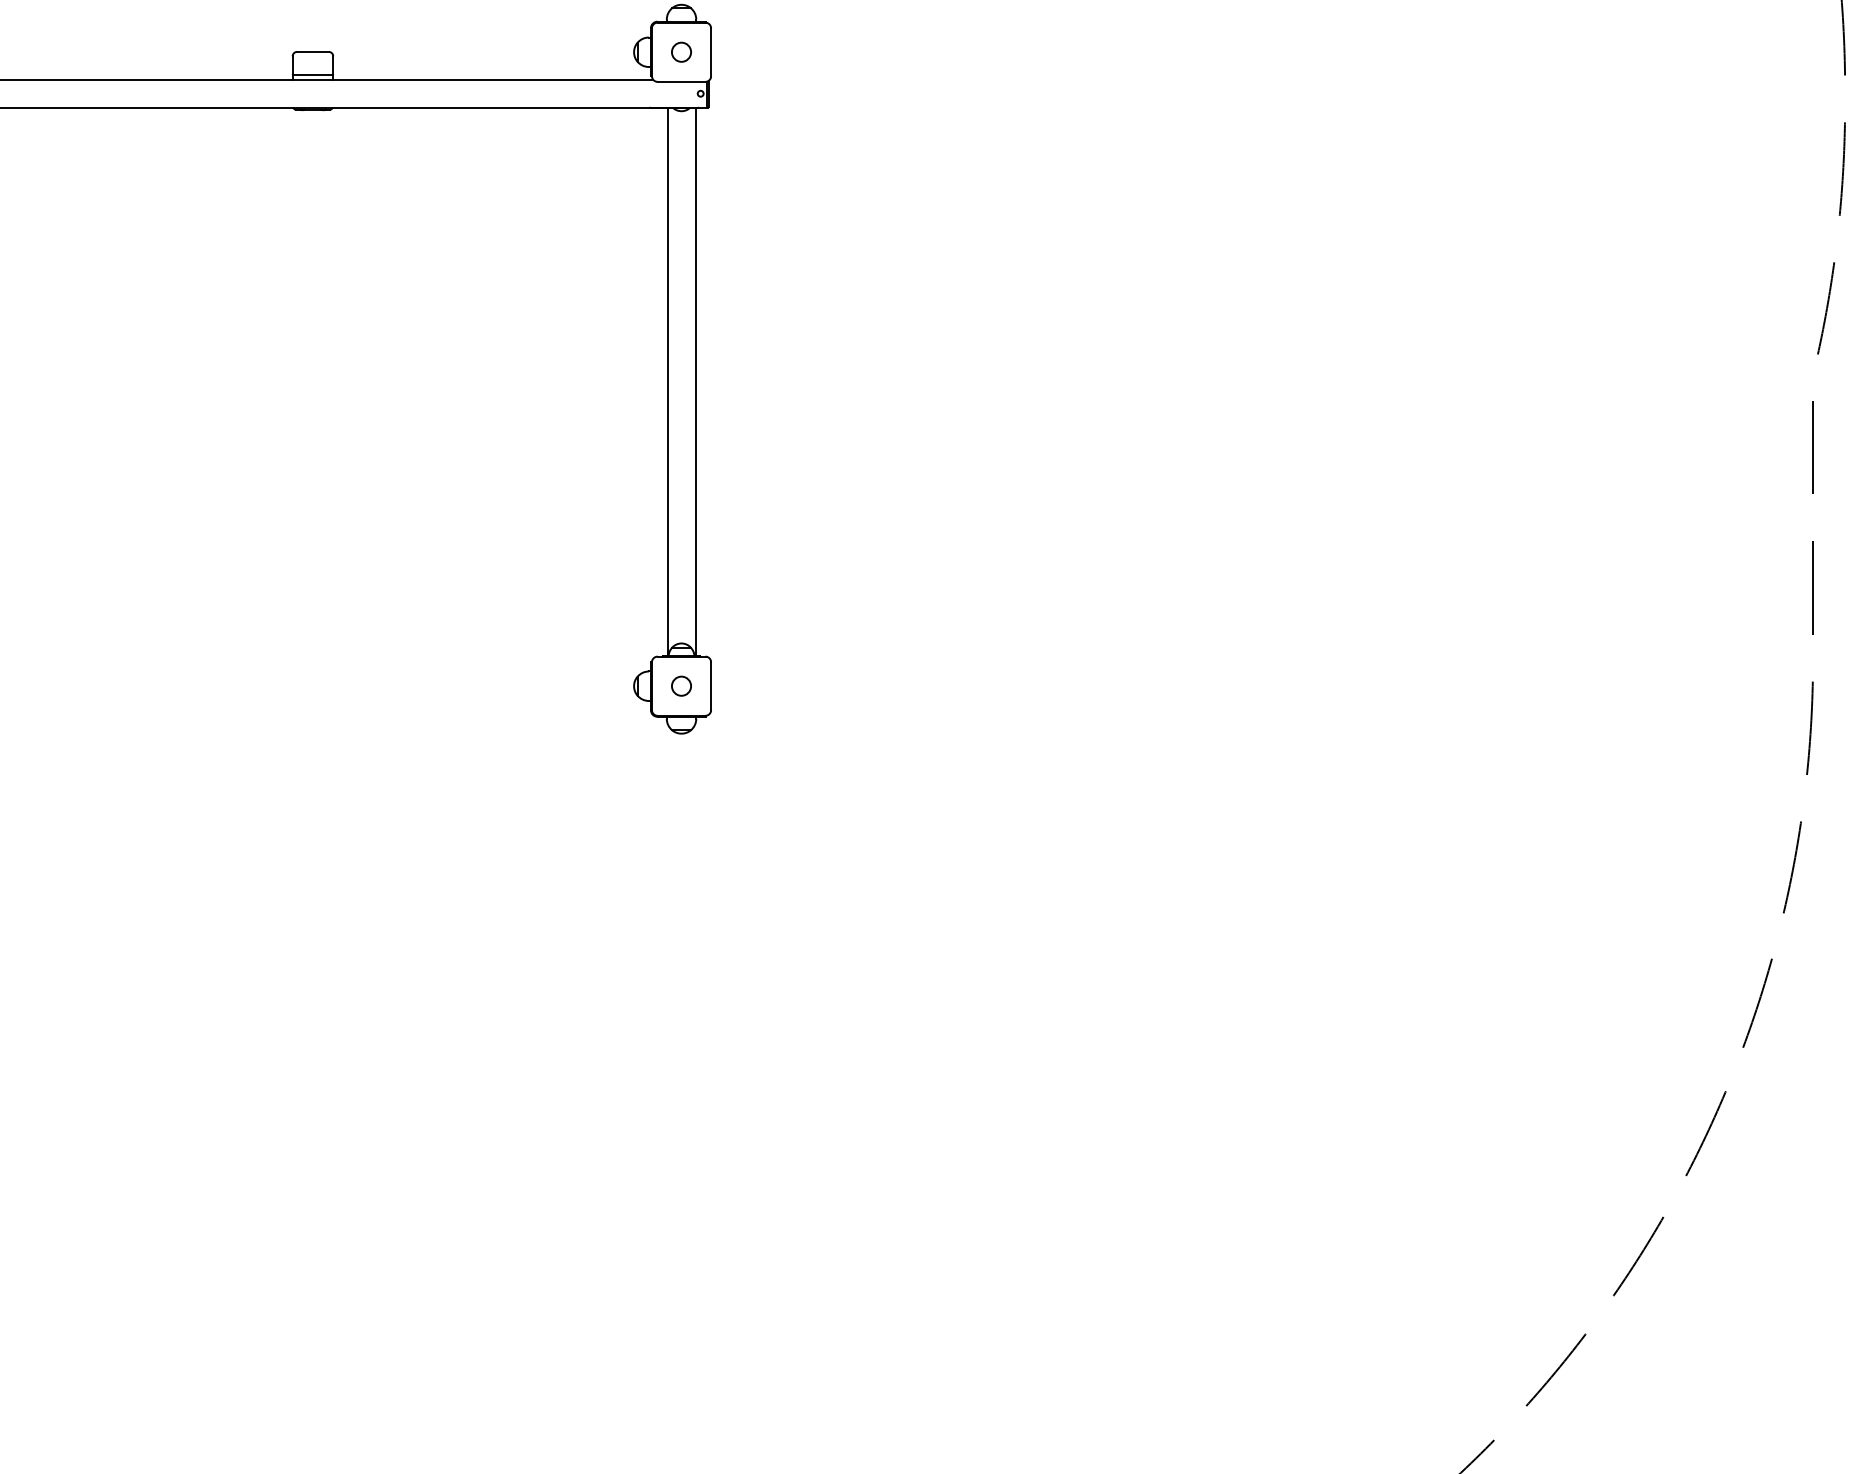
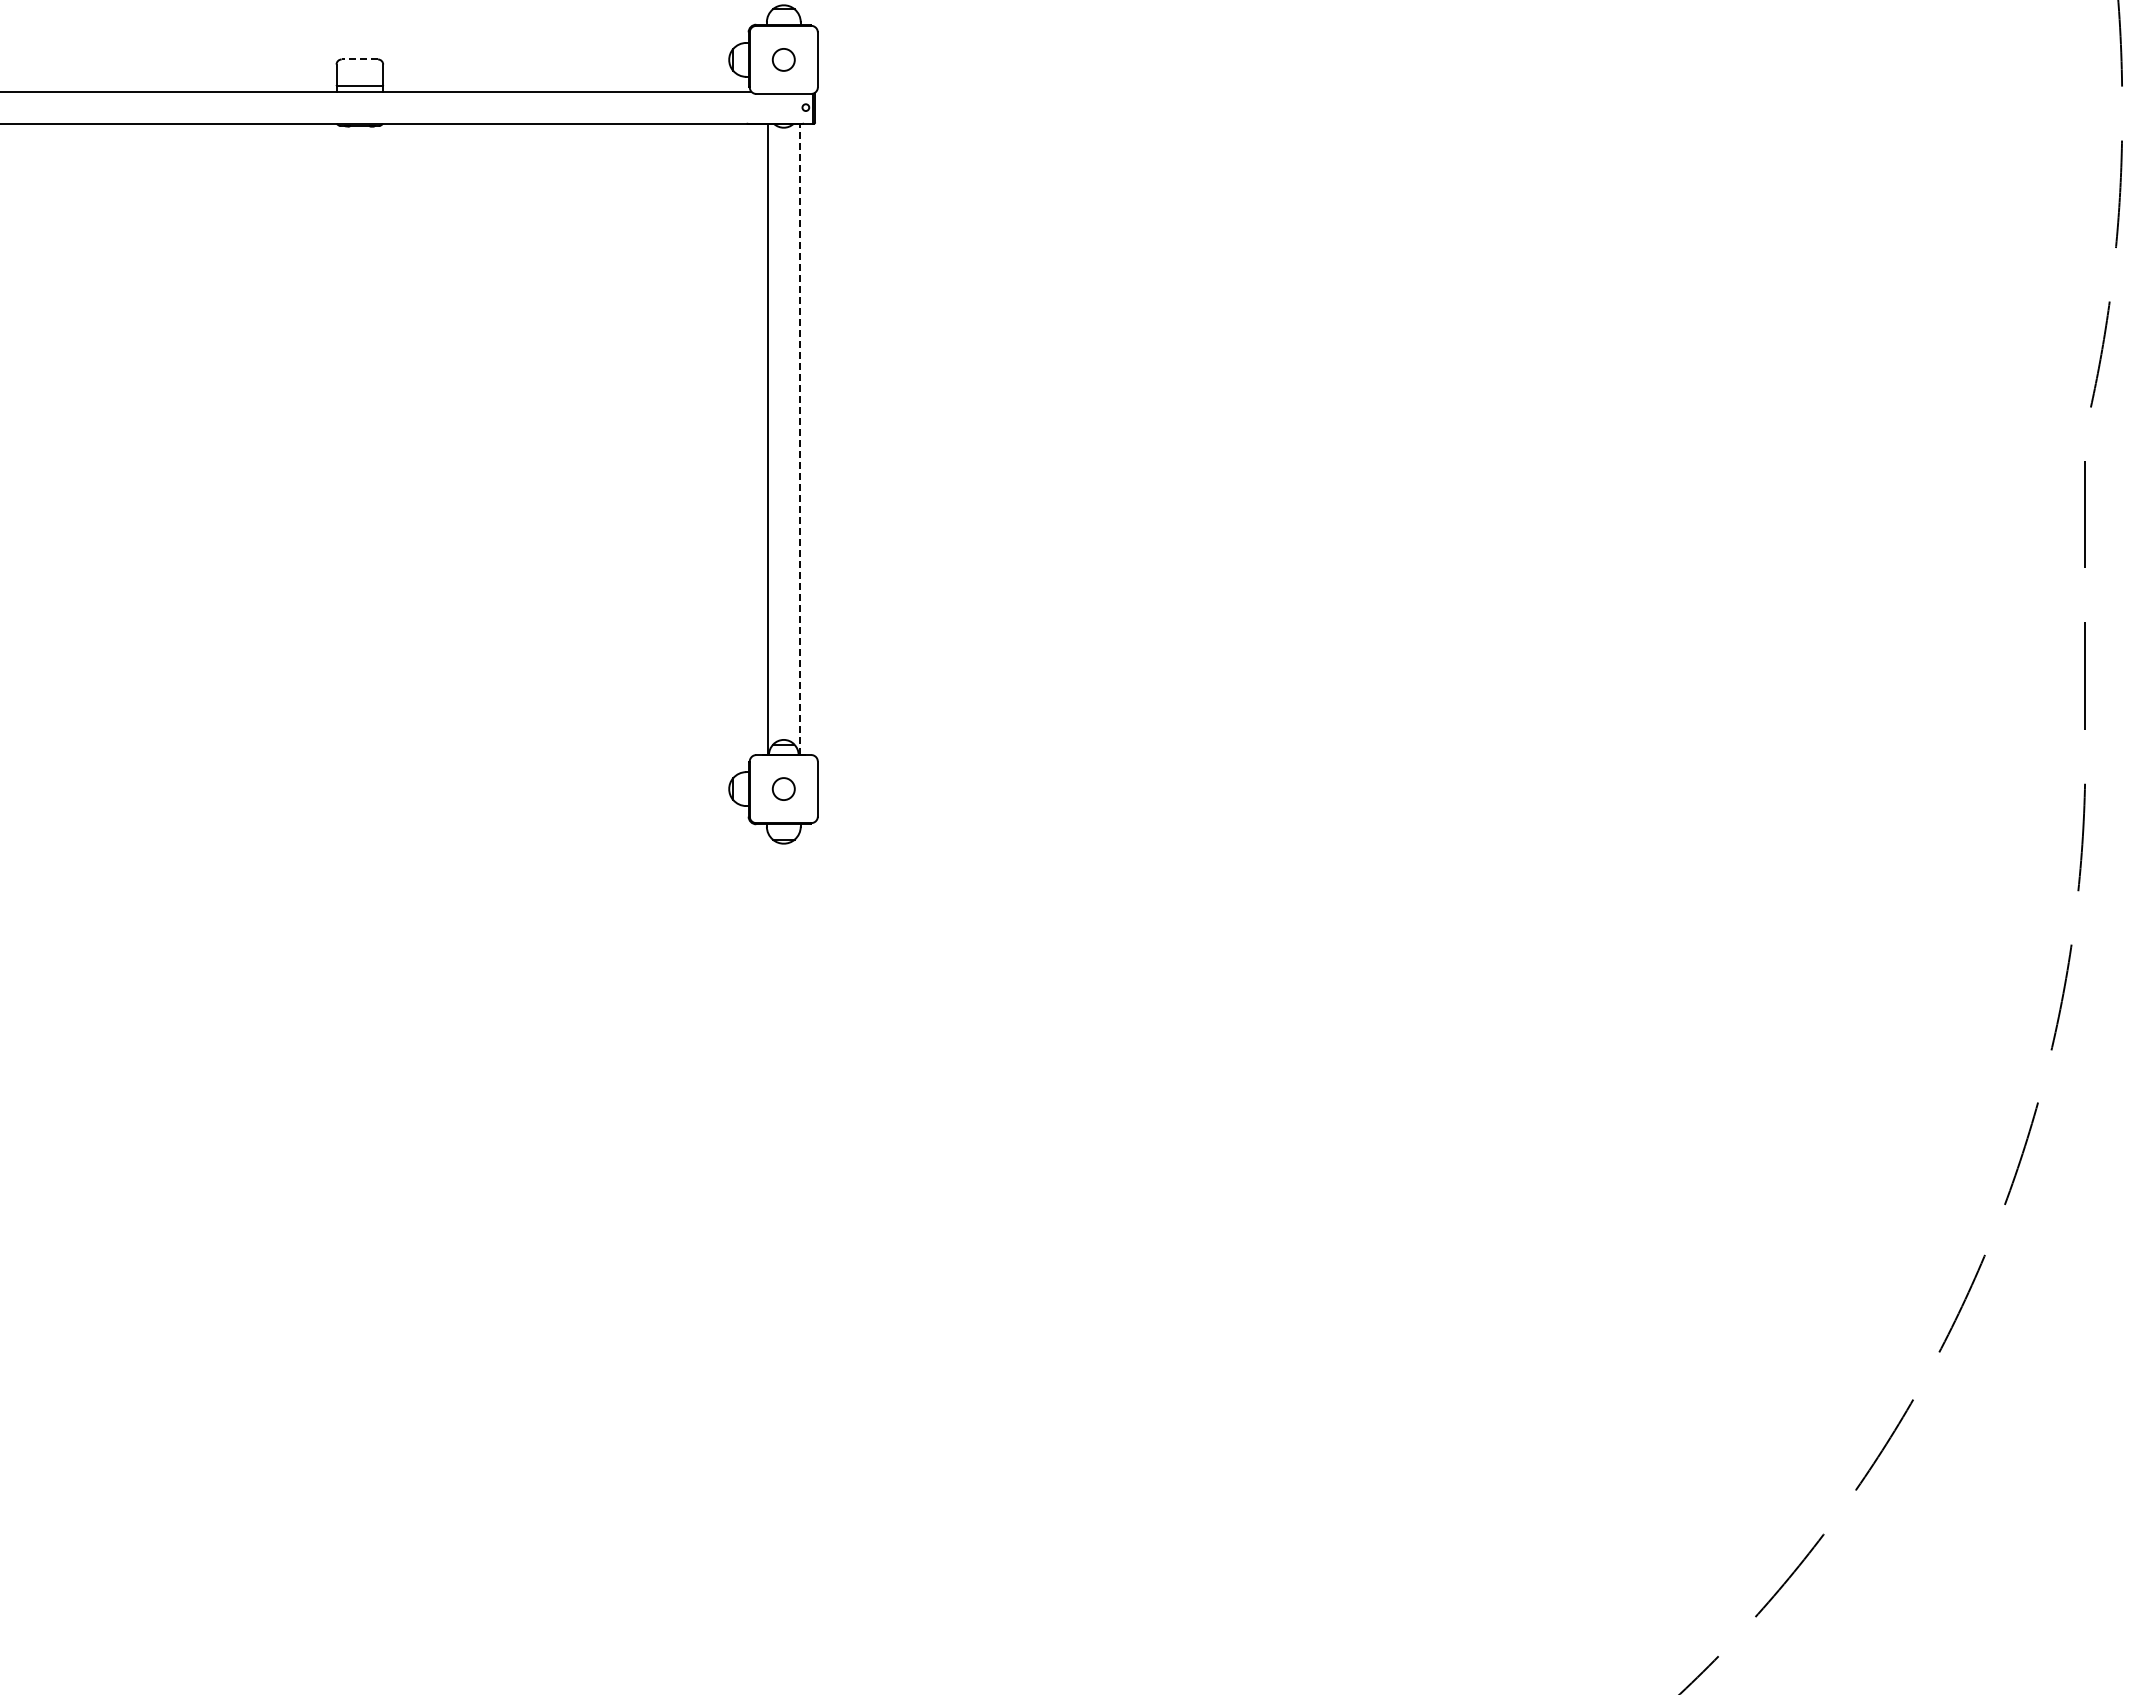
line: (312, 51) -> (359, 59), solid -> dashed
line: (695, 381) -> (799, 438), solid -> dashed

